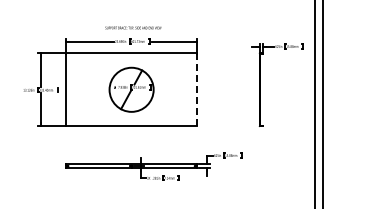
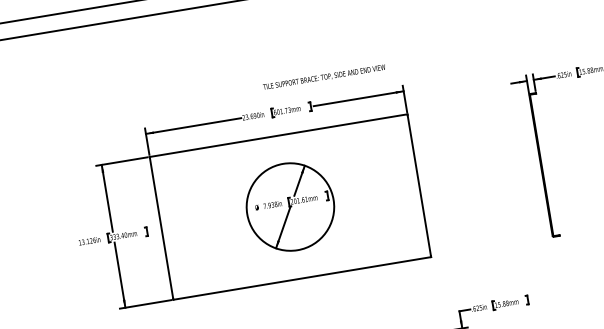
text: (133, 27) -> (330, 75), moved
line: (197, 89) -> (419, 185), dashed -> solid

